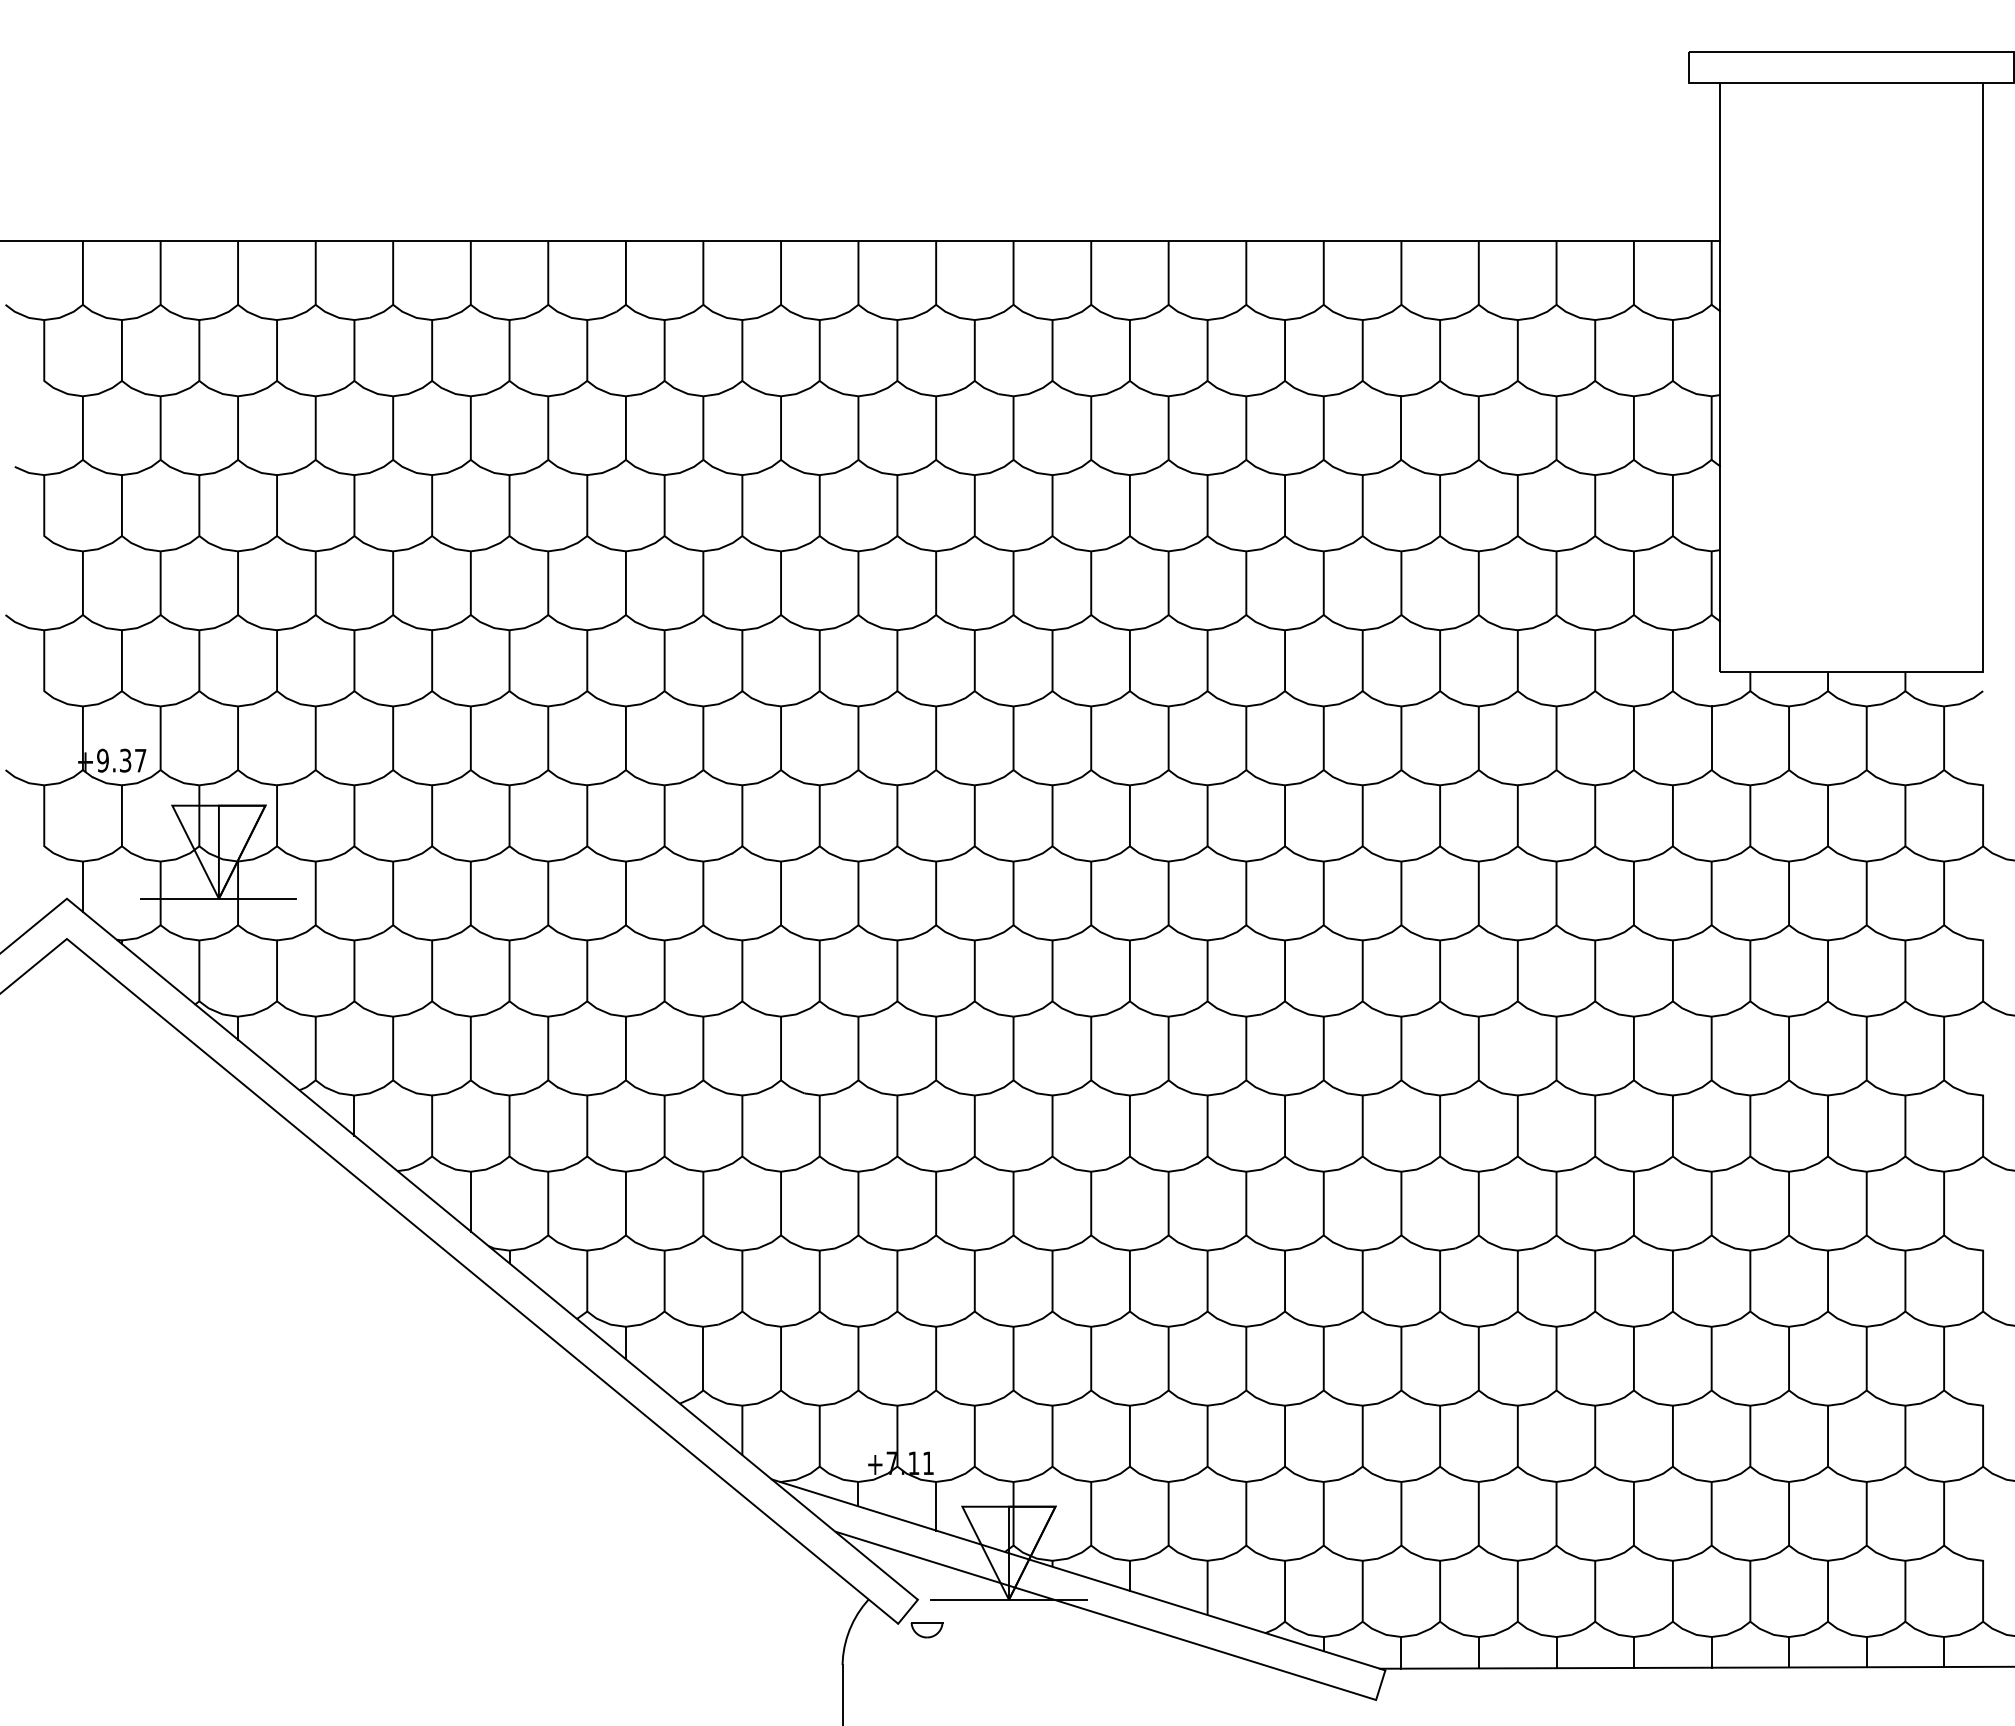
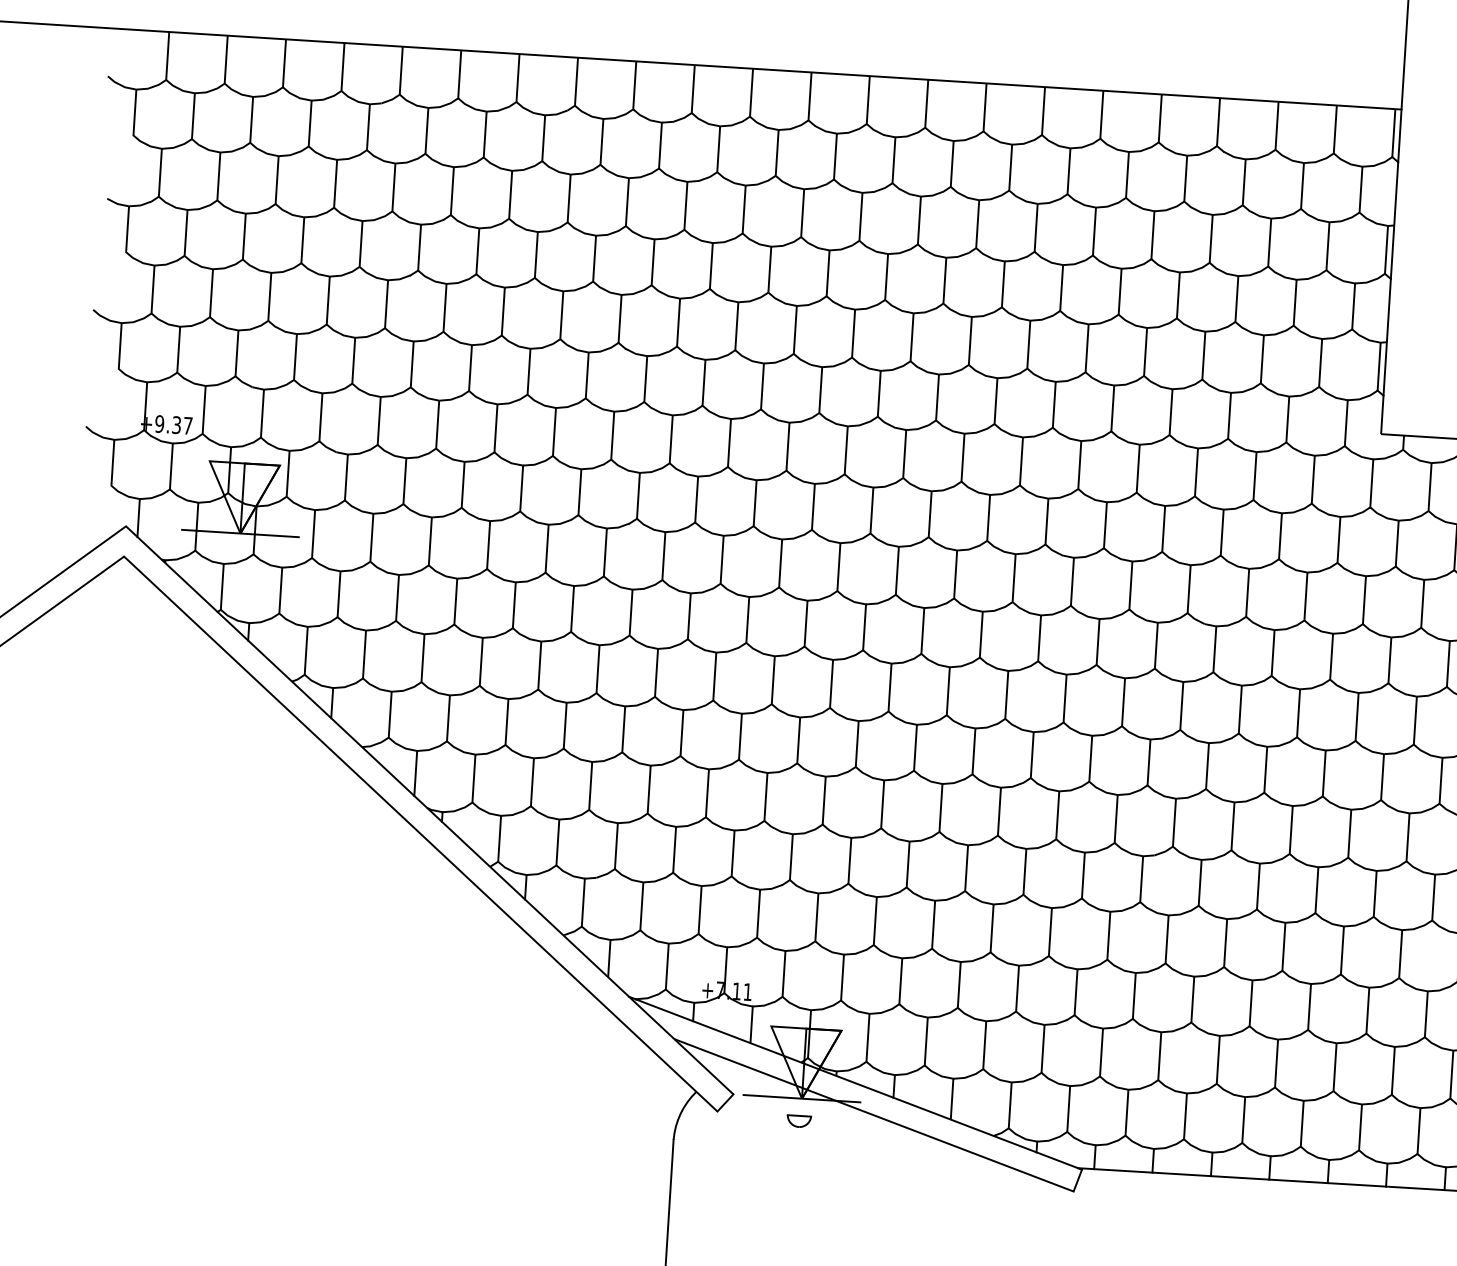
part: (926, 1630) -> (798, 1121), moved

